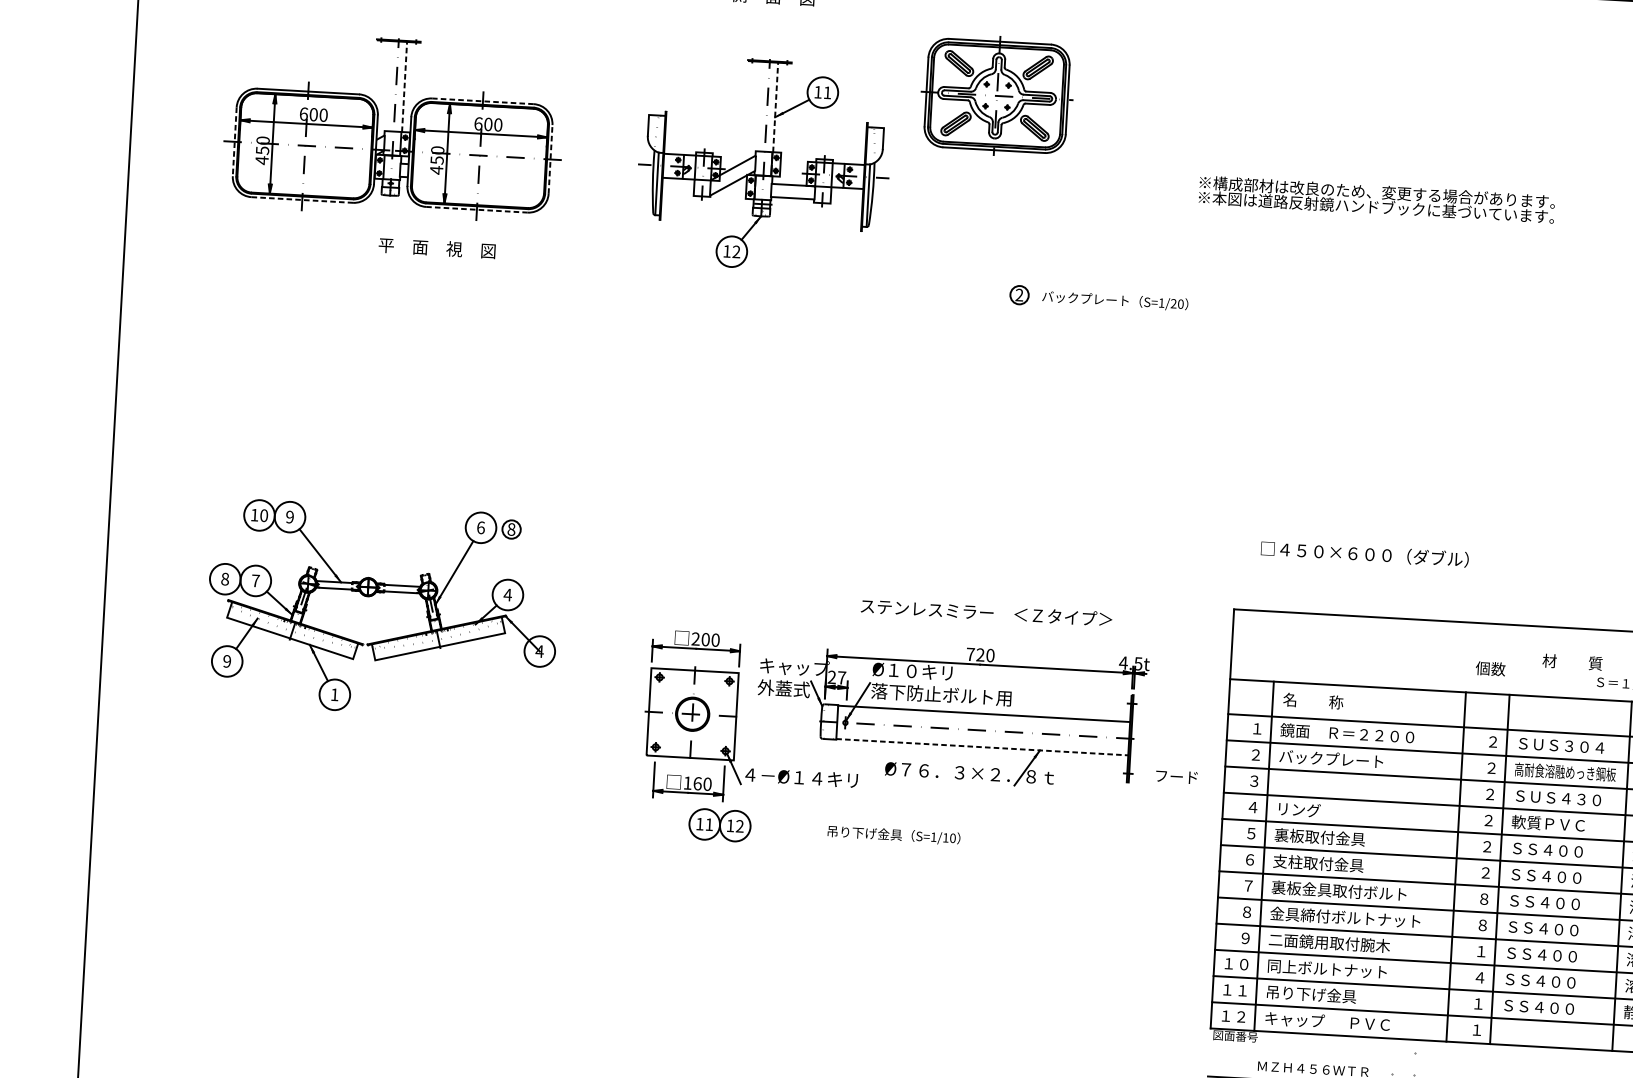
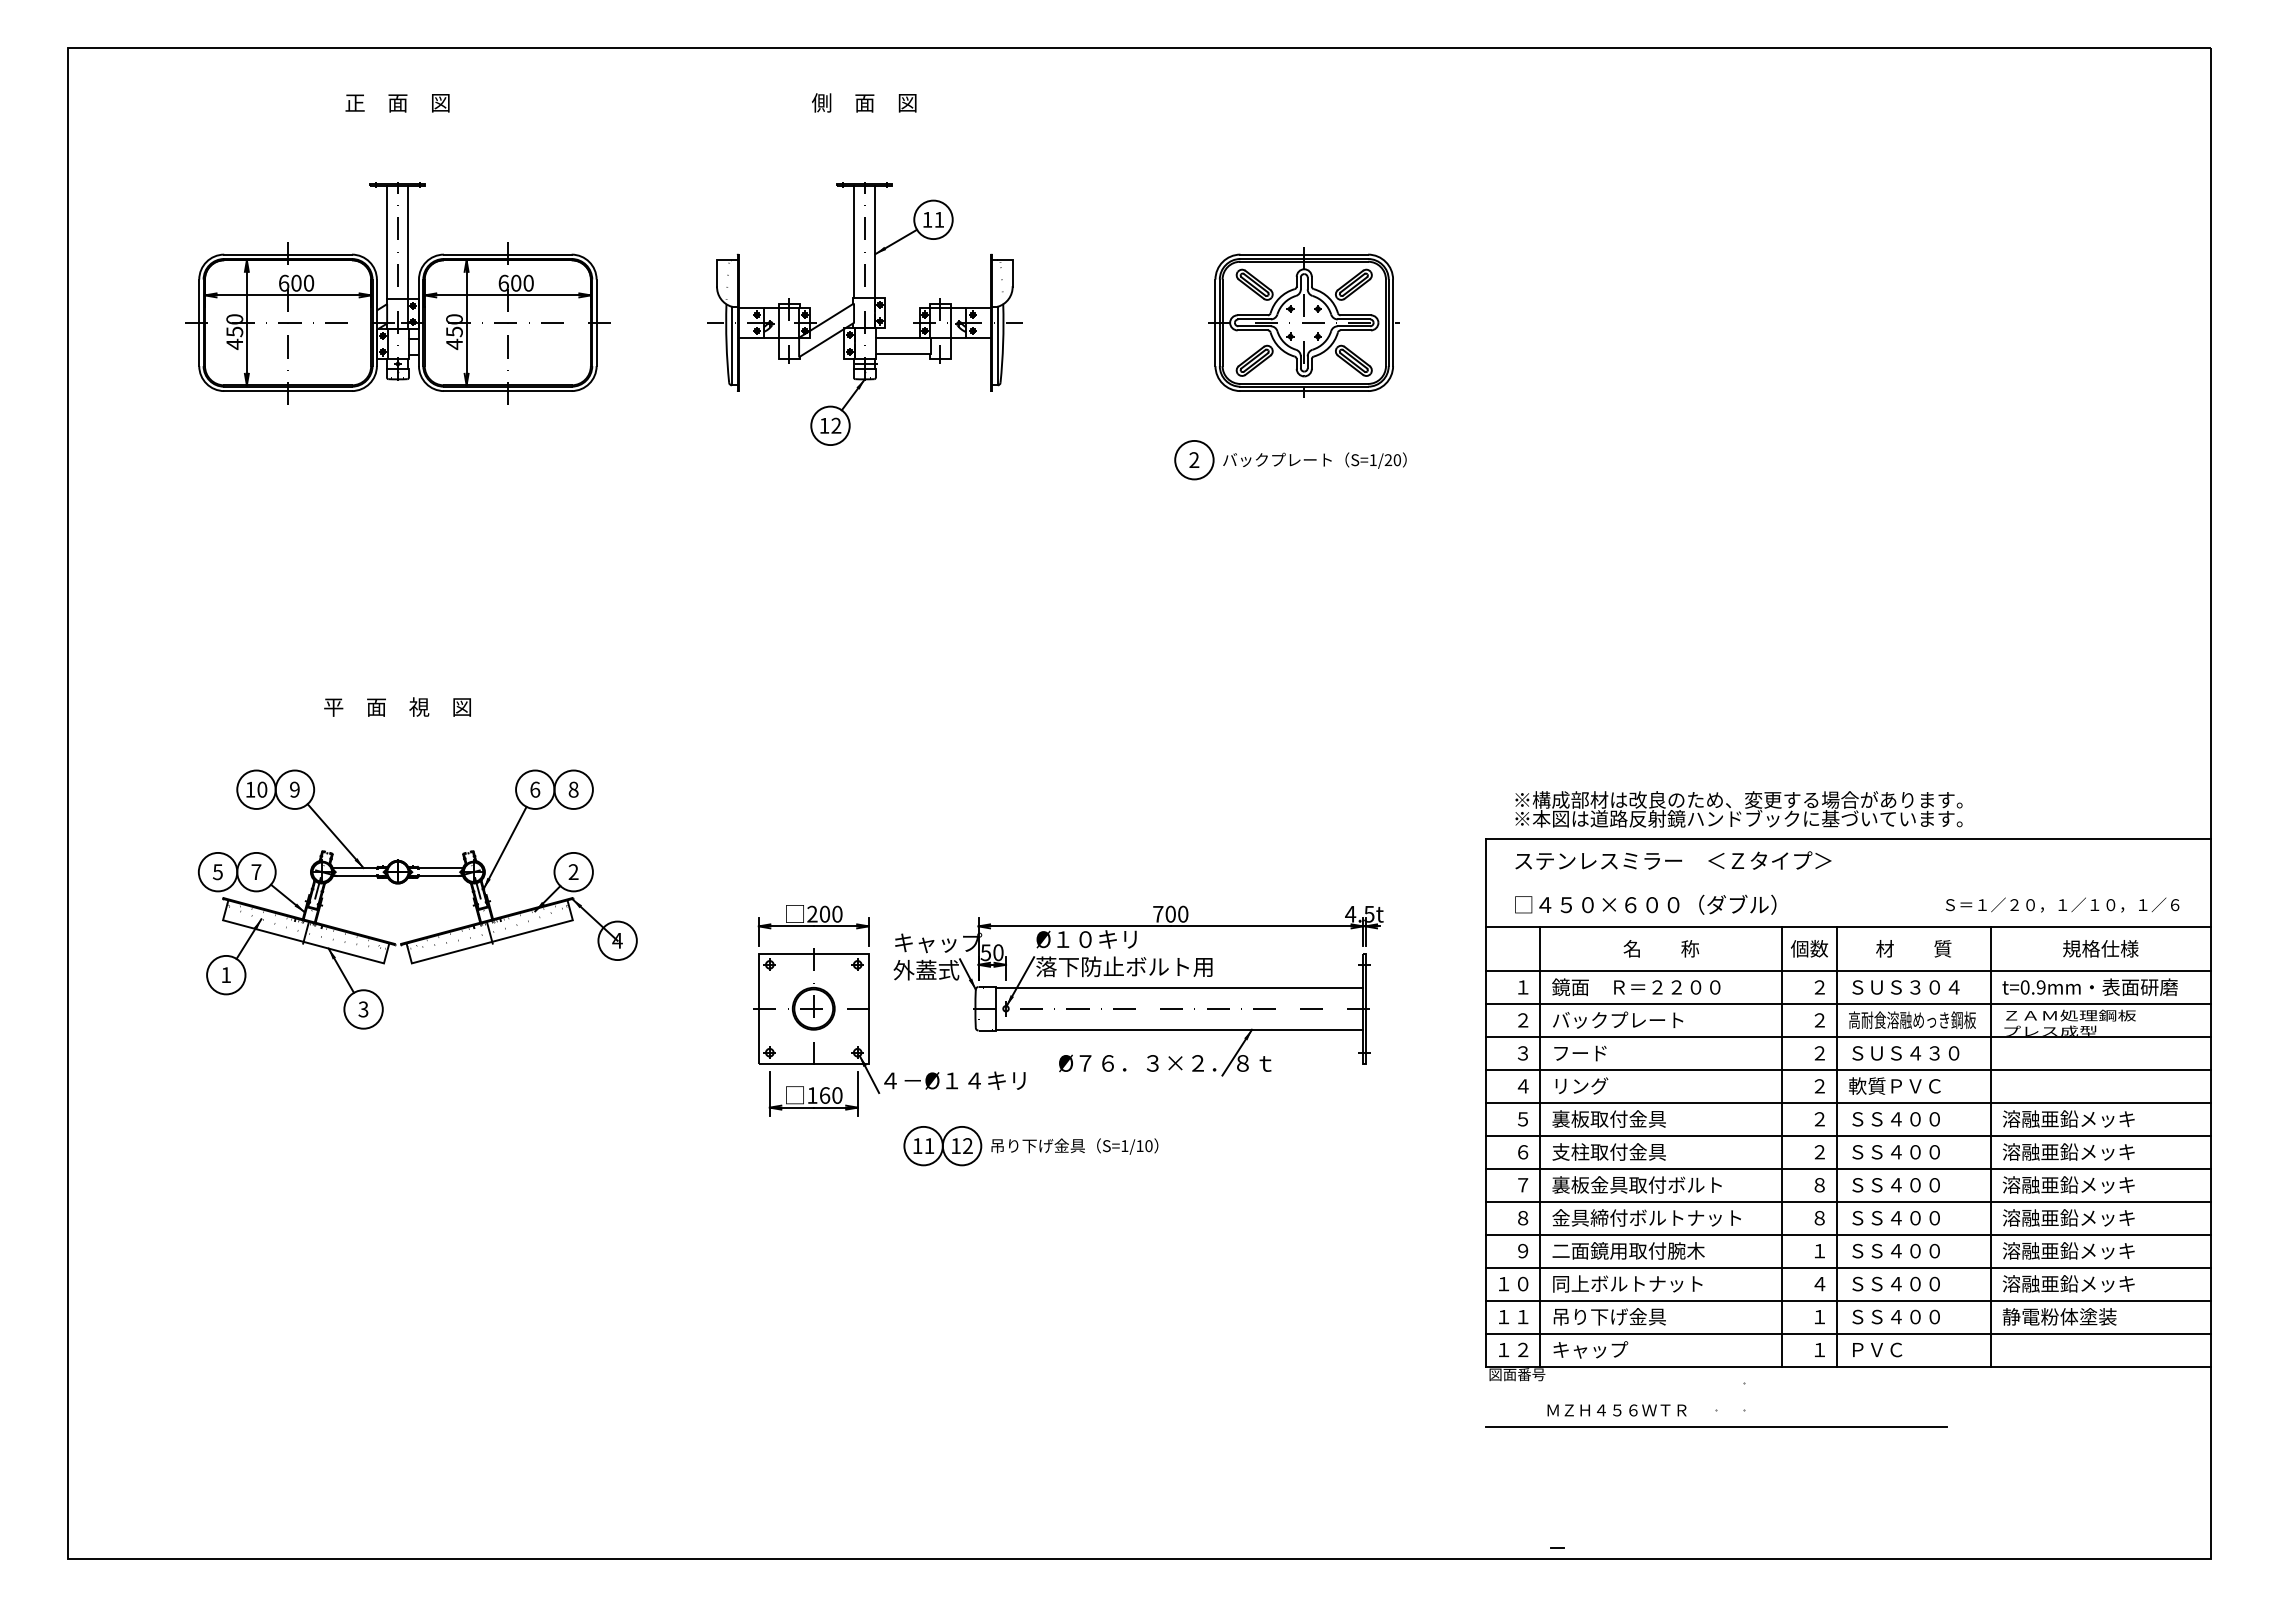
line: (387, 85) -> (387, 241), added
line: (404, 87) -> (408, 242), dashed -> solid
part: (996, 95) -> (1303, 322), moved
line: (482, 101) -> (507, 254), dashed -> solid
line: (759, 106) -> (854, 241), added
line: (775, 107) -> (875, 241), dashed -> solid
line: (234, 142) -> (199, 323), dashed -> solid
line: (550, 159) -> (596, 322), dashed -> solid
text: (1376, 199) -> (1738, 809), moved
line: (302, 200) -> (288, 391), dashed -> solid
line: (476, 210) -> (507, 391), dashed -> solid
text: (437, 247) -> (397, 706), moved
circle: (1019, 294) -> (1194, 459), size x1.67
circle: (511, 529) -> (573, 789), size x1.67
text: (1364, 553) -> (1645, 904), moved
text: (224, 579) -> (217, 872), 8 -> 5
text: (507, 594) -> (573, 871), 4 -> 2
text: (986, 612) -> (1673, 860), moved
text: (980, 654) -> (1170, 913), 720 -> 700
text: (226, 661) -> (225, 975), 9 -> 1
text: (1572, 661) -> (1913, 948), moved
text: (1490, 668) -> (1809, 948), moved
text: (836, 677) -> (991, 952), 27 -> 50
text: (334, 694) -> (363, 1009), 1 -> 3
text: (1313, 700) -> (1661, 948), moved
line: (982, 747) -> (1179, 1029), dashed -> solid
text: (1176, 777) -> (1580, 1053), moved
part: (719, 825) -> (942, 1146), moved
text: (1370, 1023) -> (1877, 1349), moved

